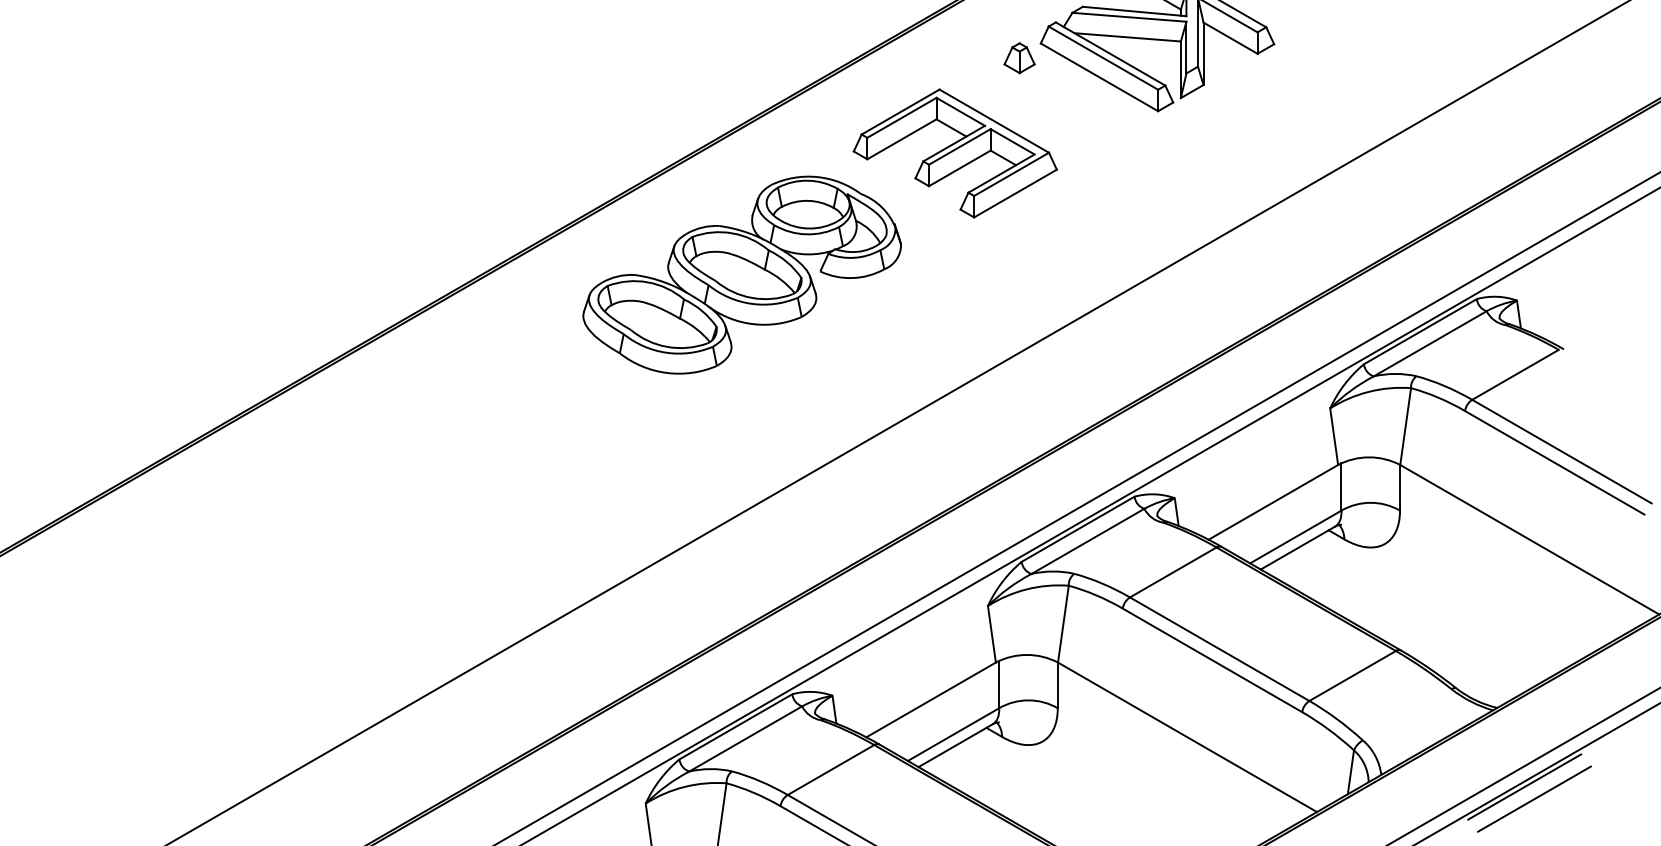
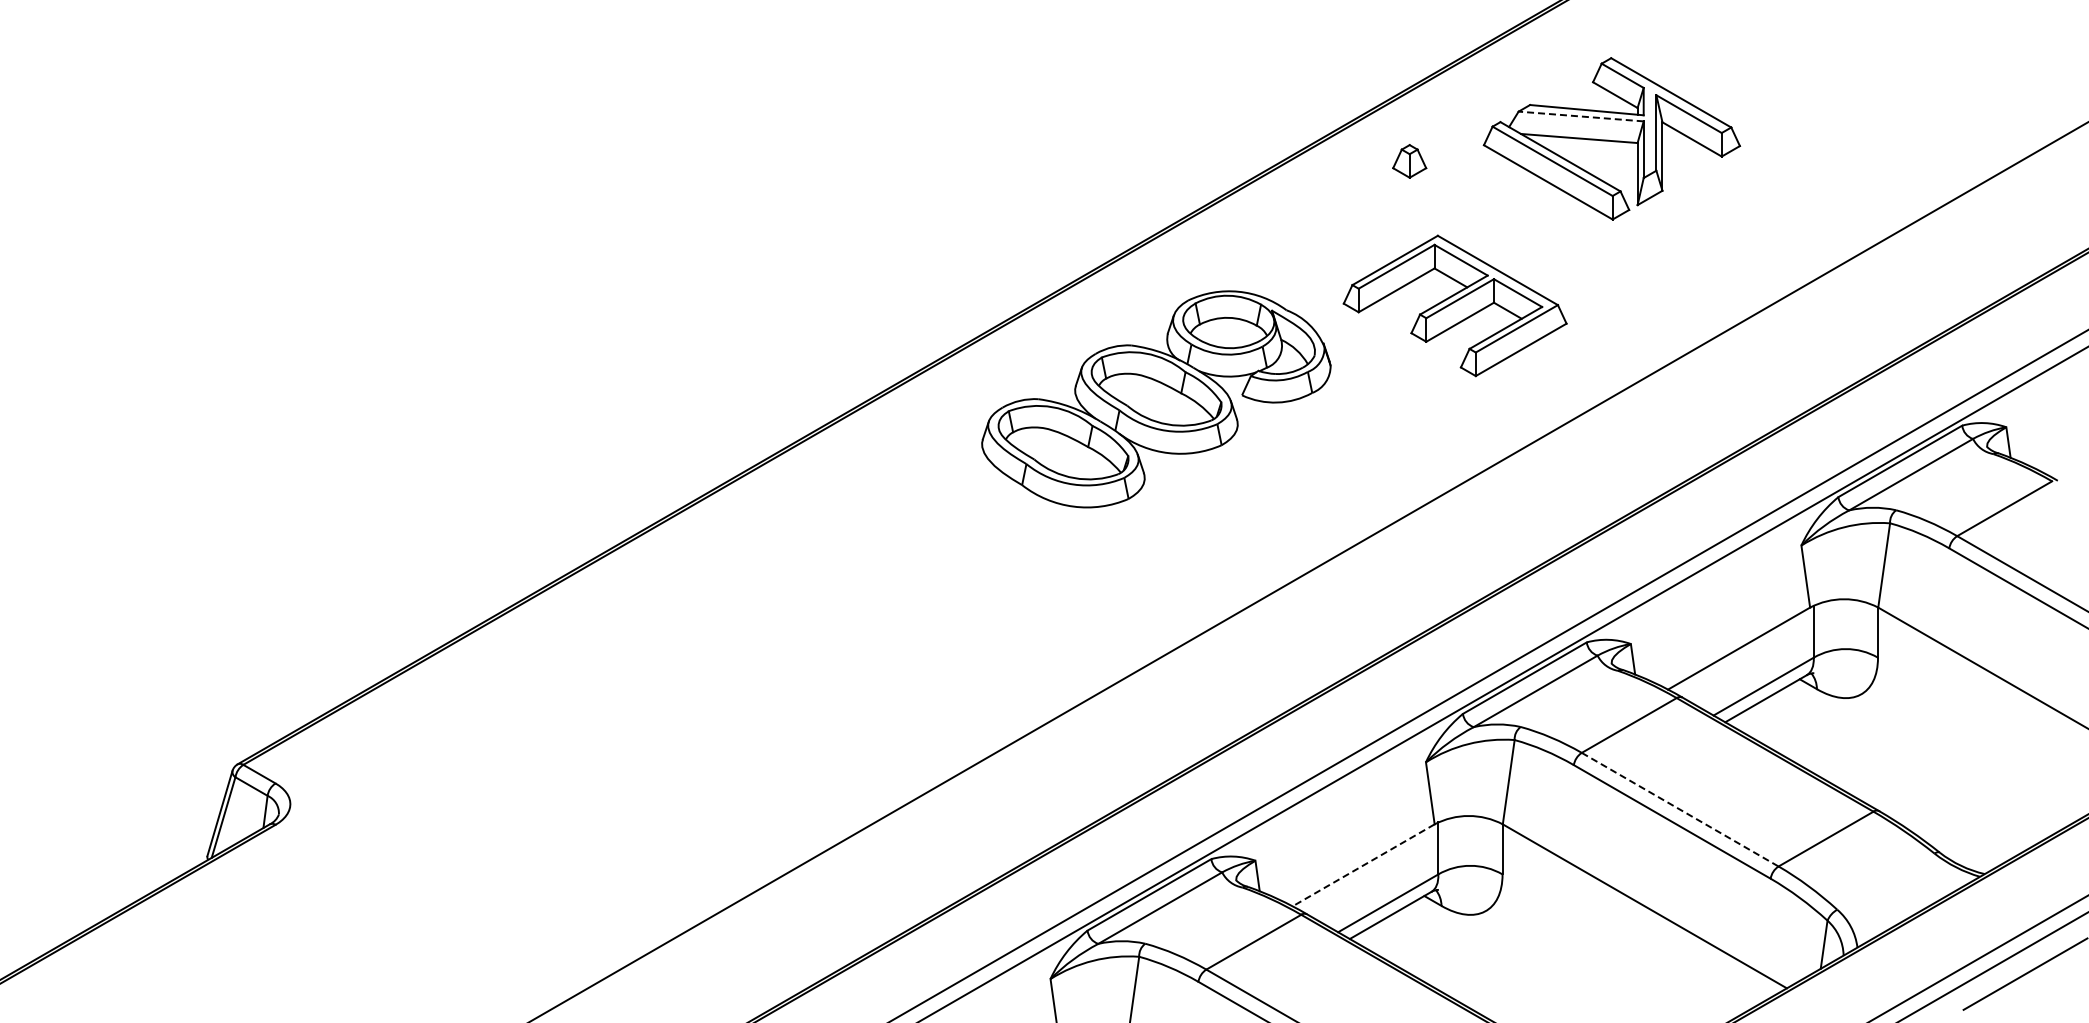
line: (1129, 17) -> (1581, 116), solid -> dashed
part: (1019, 58) -> (1409, 161), moved
part: (954, 153) -> (1454, 305), moved
line: (1219, 649) -> (1680, 809), solid -> dashed
line: (931, 700) -> (1363, 865), solid -> dashed
line: (1524, 786) -> (2014, 960), removed

